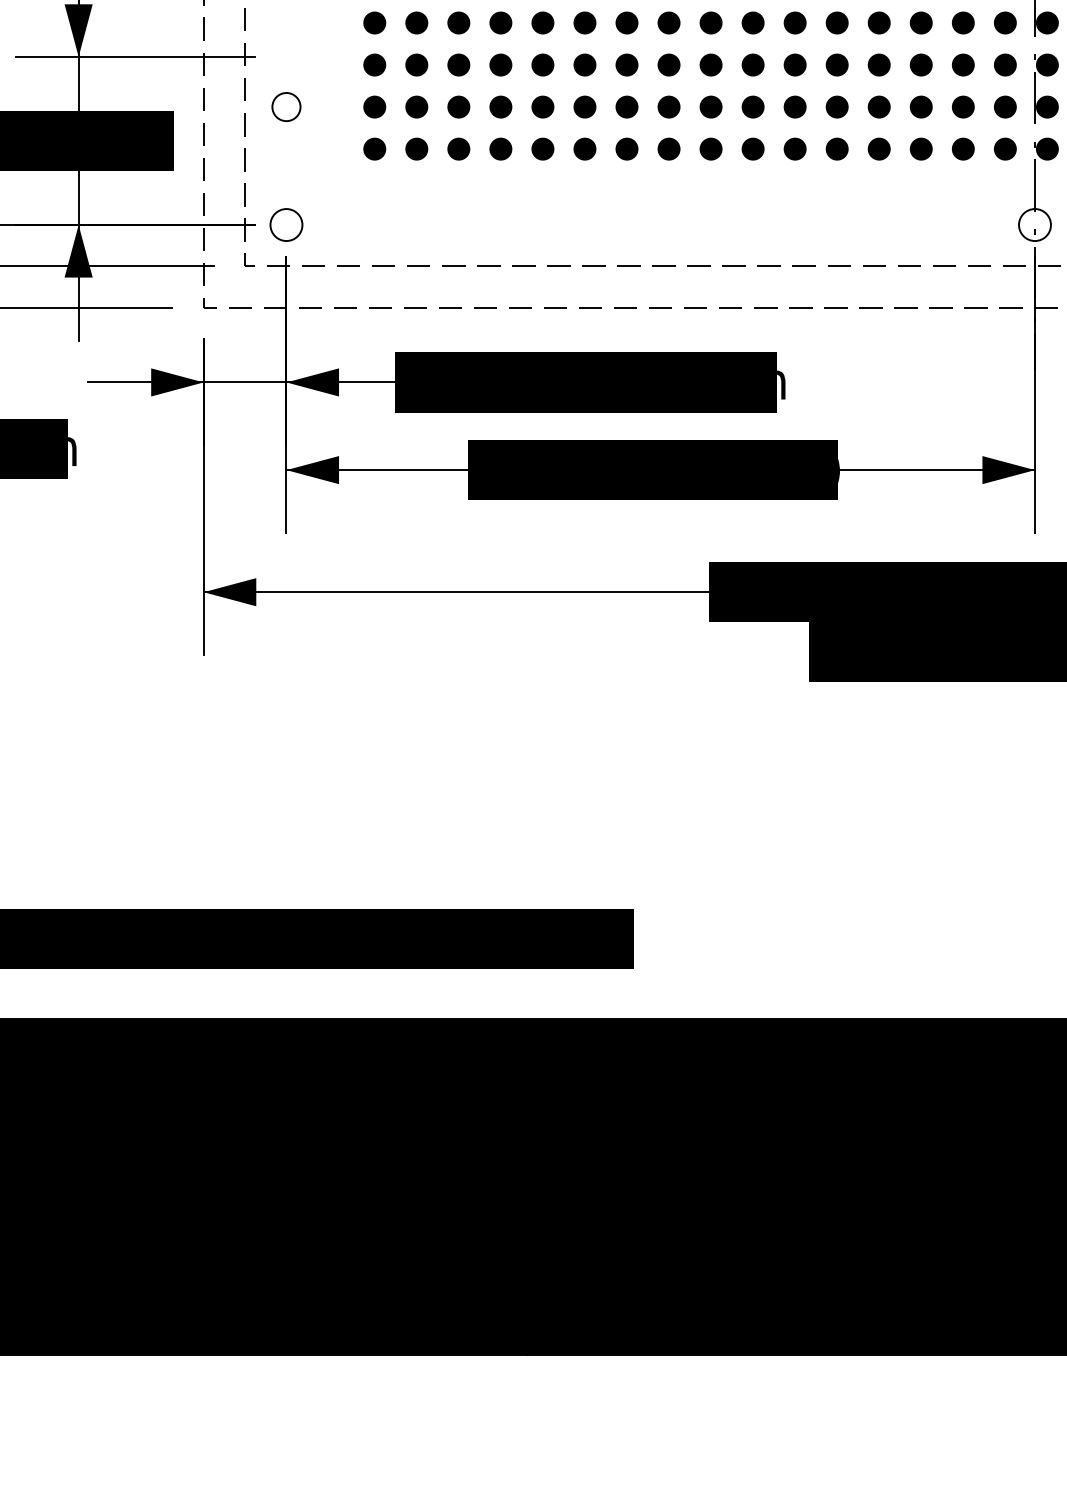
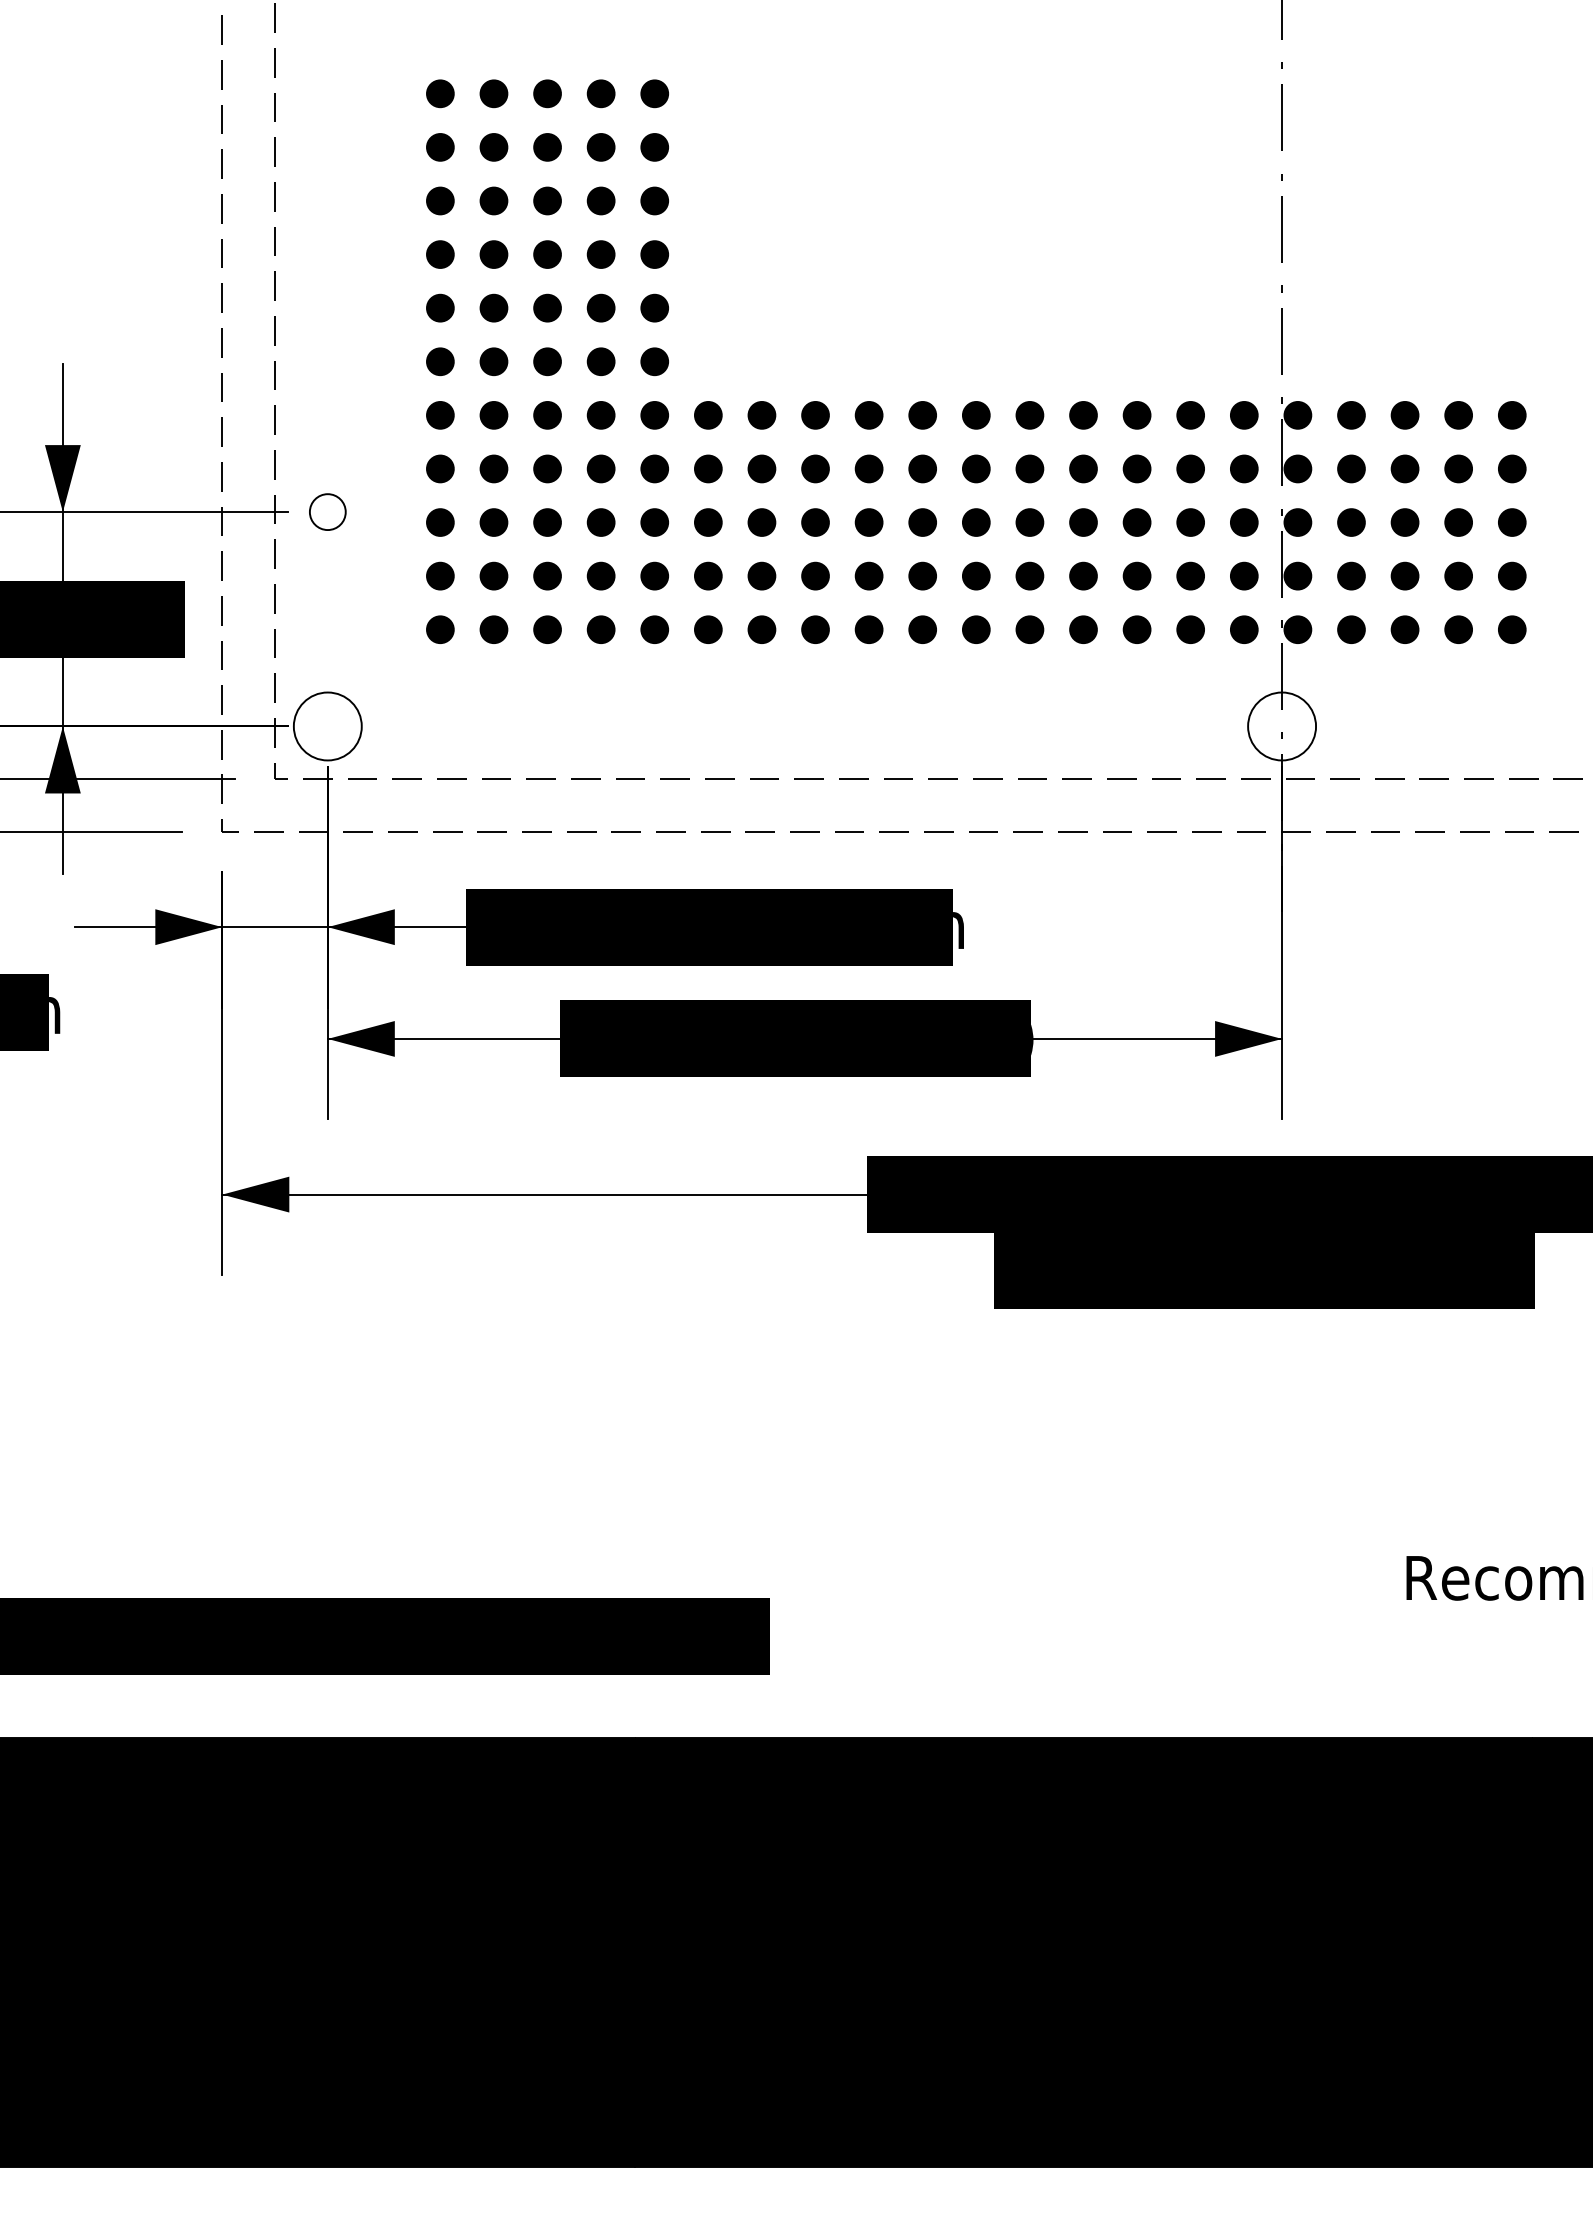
circle: (286, 106) -> (327, 511), moved
circle: (286, 225) -> (327, 726), size x1.67
circle: (1035, 225) -> (1282, 726), size x1.67

